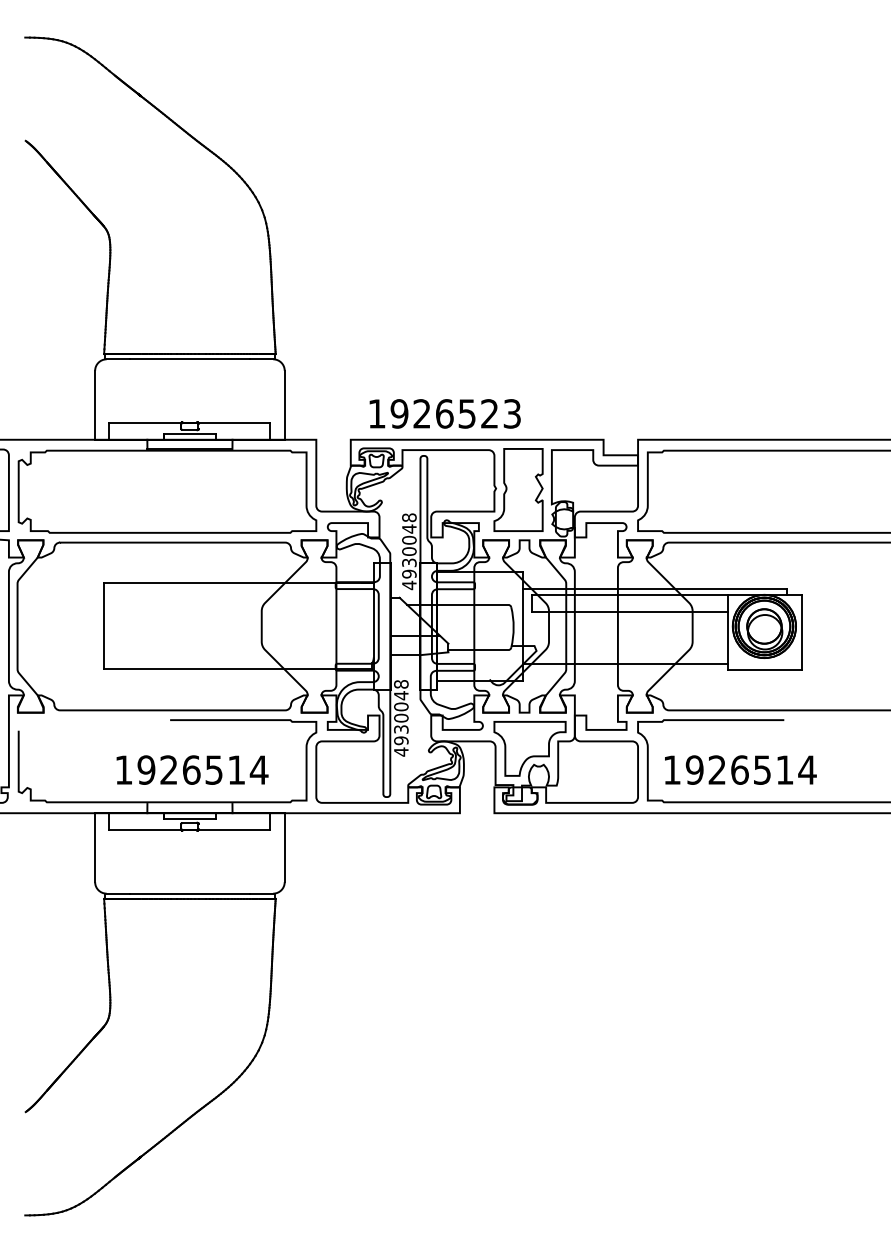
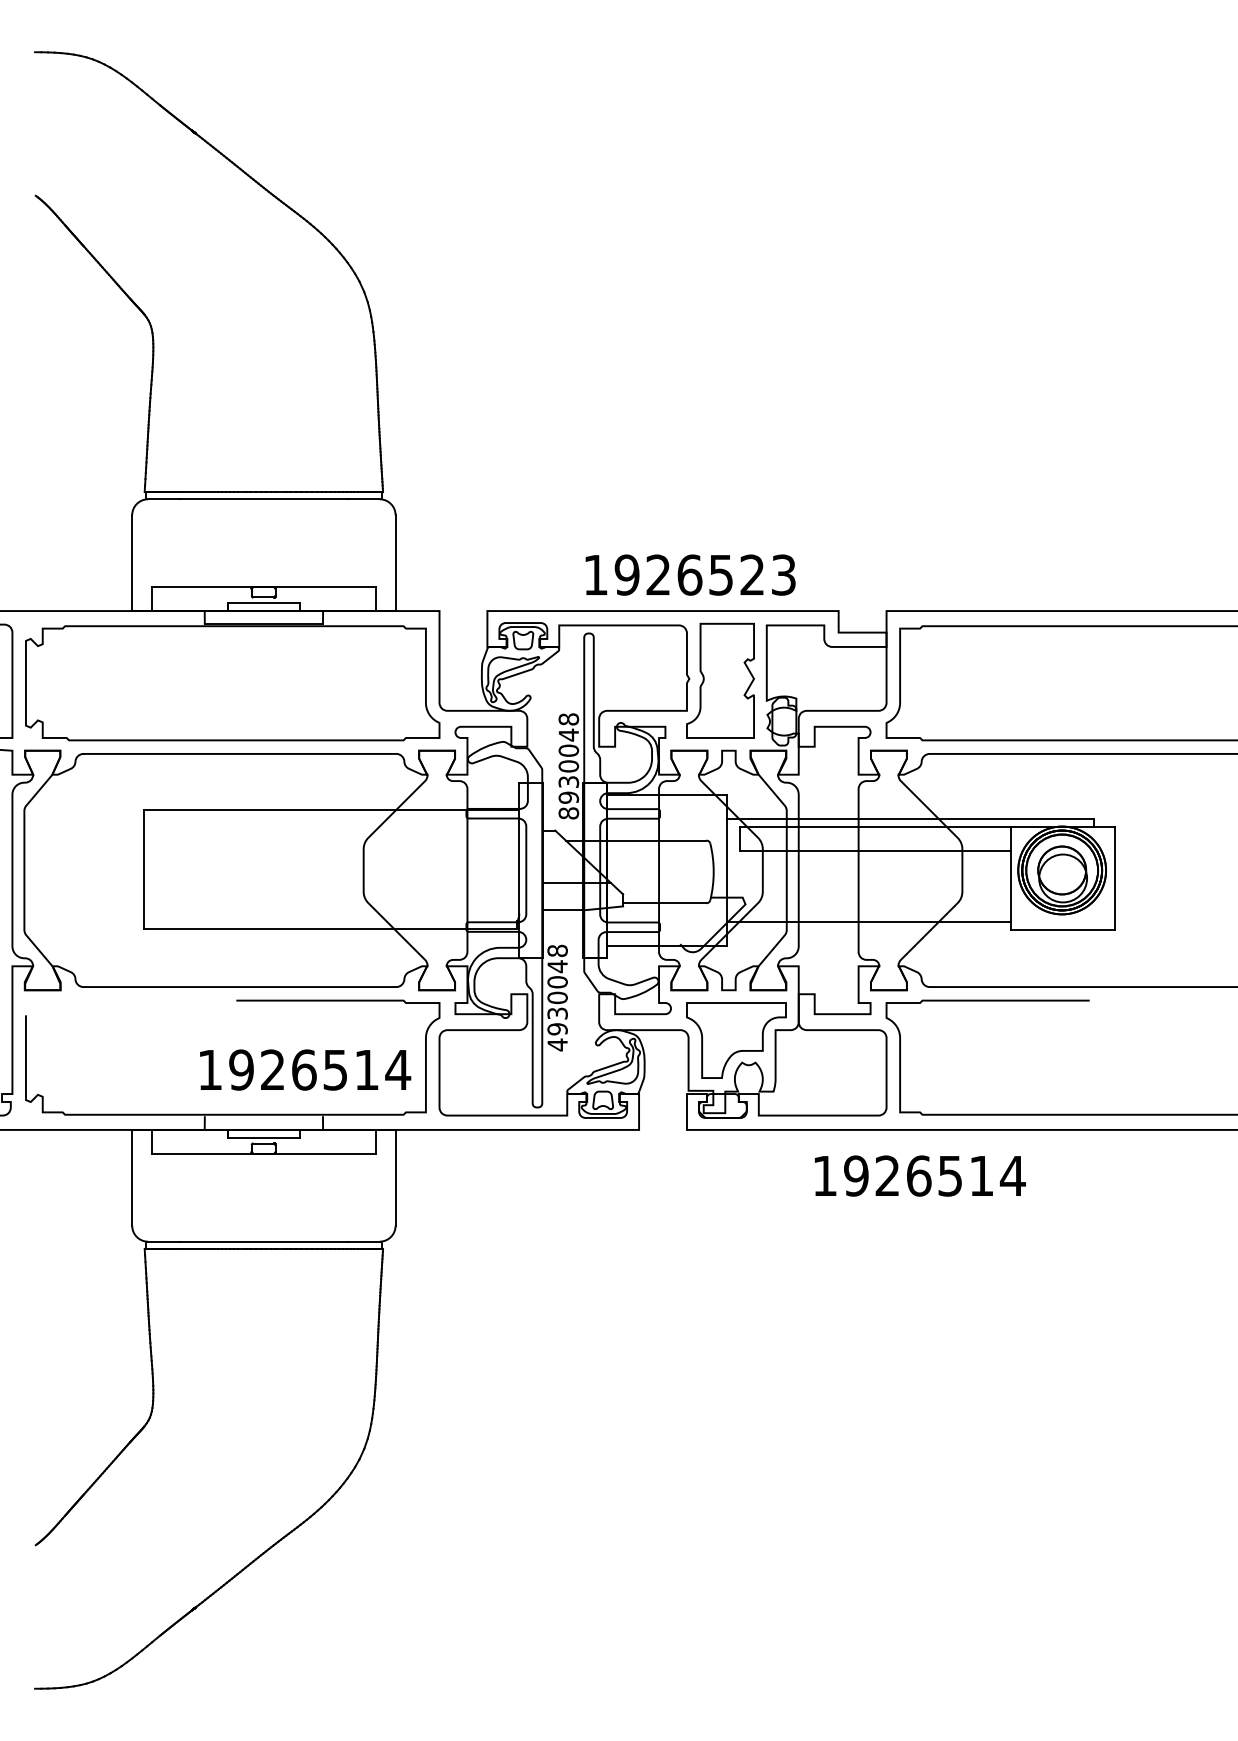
text: (445, 413) -> (690, 574), moved
text: (409, 585) -> (568, 813), 4930048 -> 8930048
text: (192, 769) -> (305, 1069), moved
text: (740, 769) -> (920, 1175), moved

